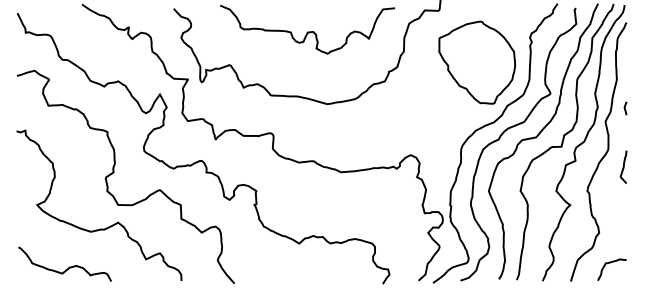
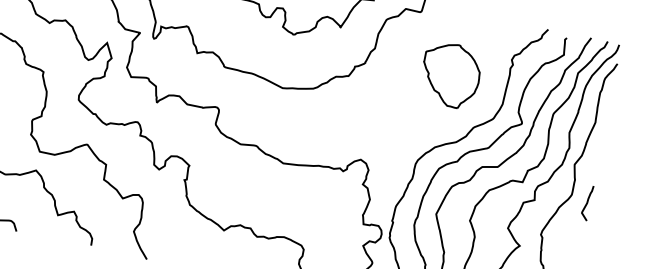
part: (477, 62) -> (451, 75), size x0.7
line: (625, 108) -> (598, 154), removed
curve: (623, 166) -> (587, 202), moved

